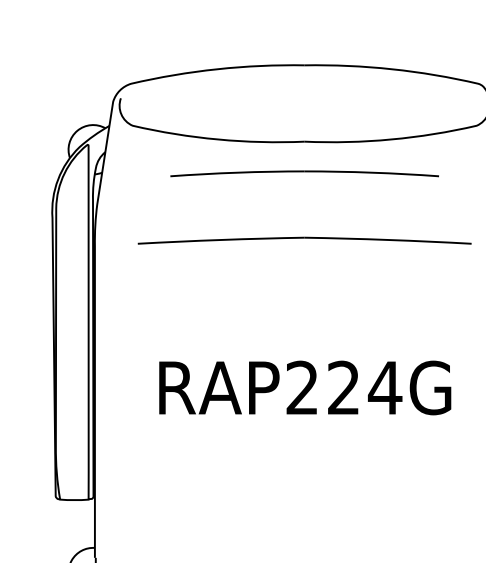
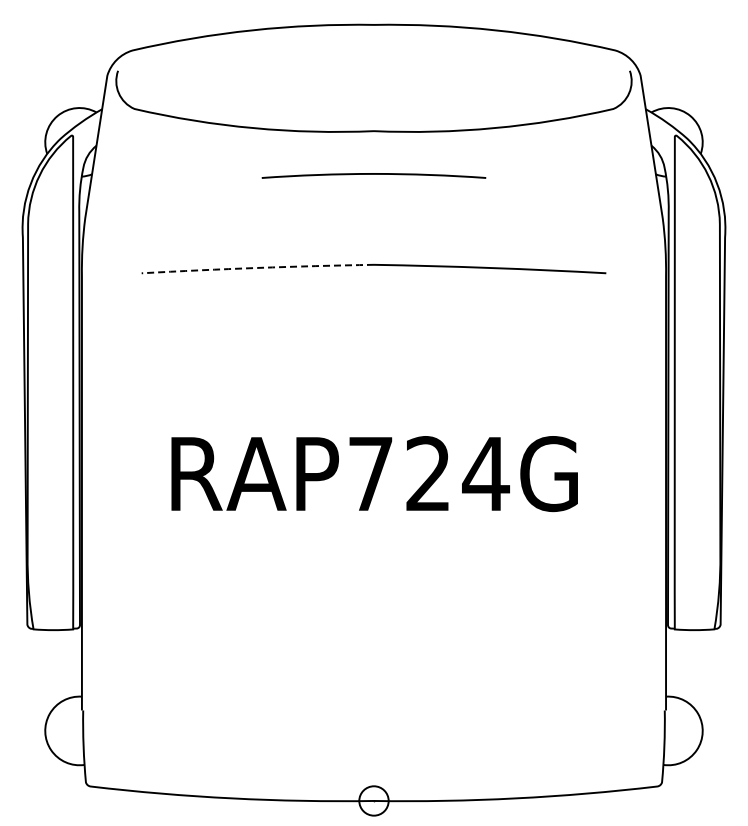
part: (304, 173) -> (373, 175), size x0.6
arc: (221, 239) -> (257, 267), solid -> dashed
text: (302, 387) -> (370, 473), RAP224G -> RAP724G

